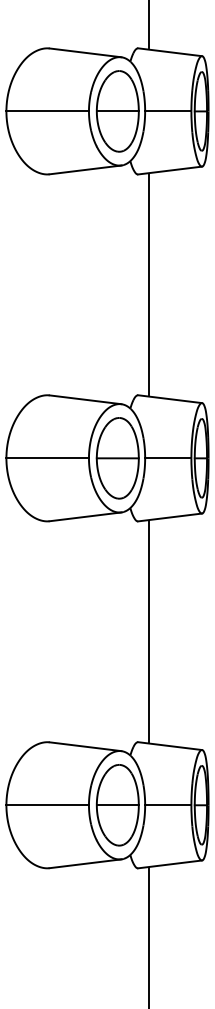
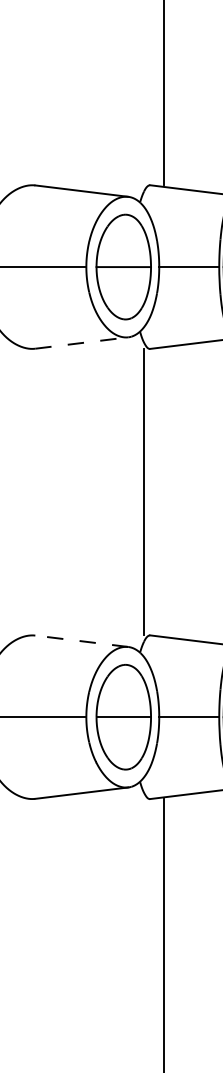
line: (85, 516) -> (81, 342), solid -> dashed
line: (148, 631) -> (144, 491), moved
line: (85, 746) -> (81, 640), solid -> dashed

